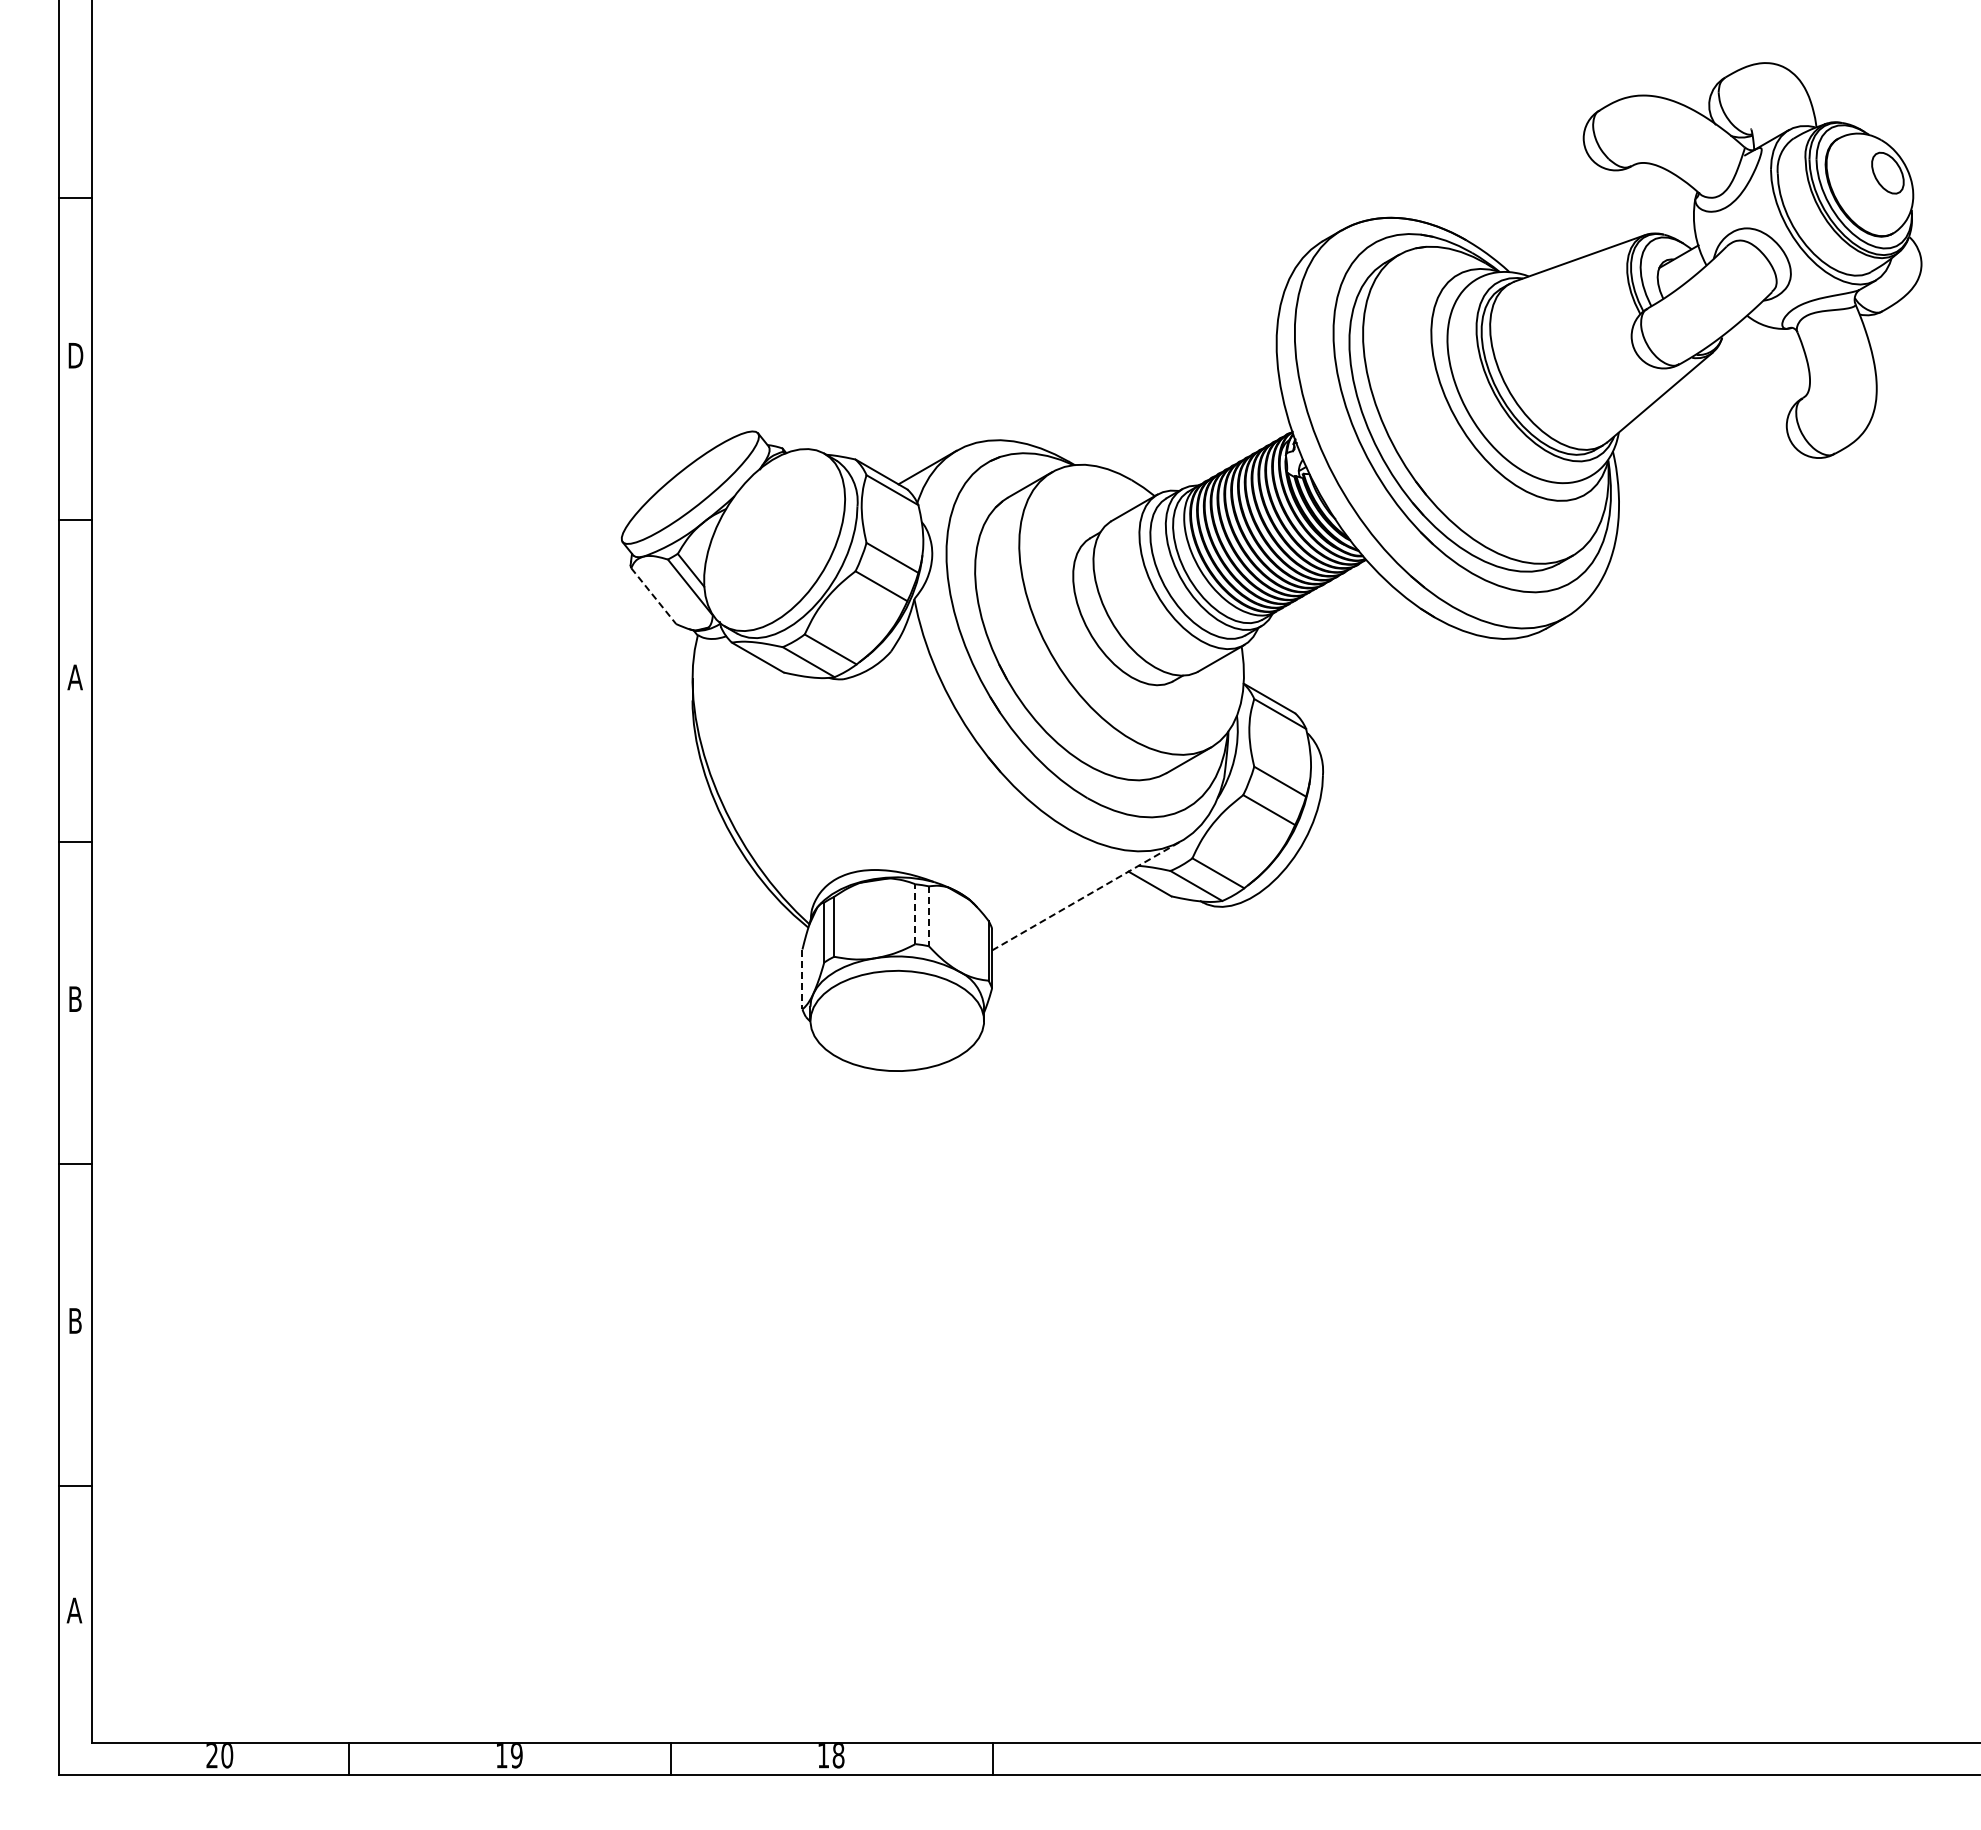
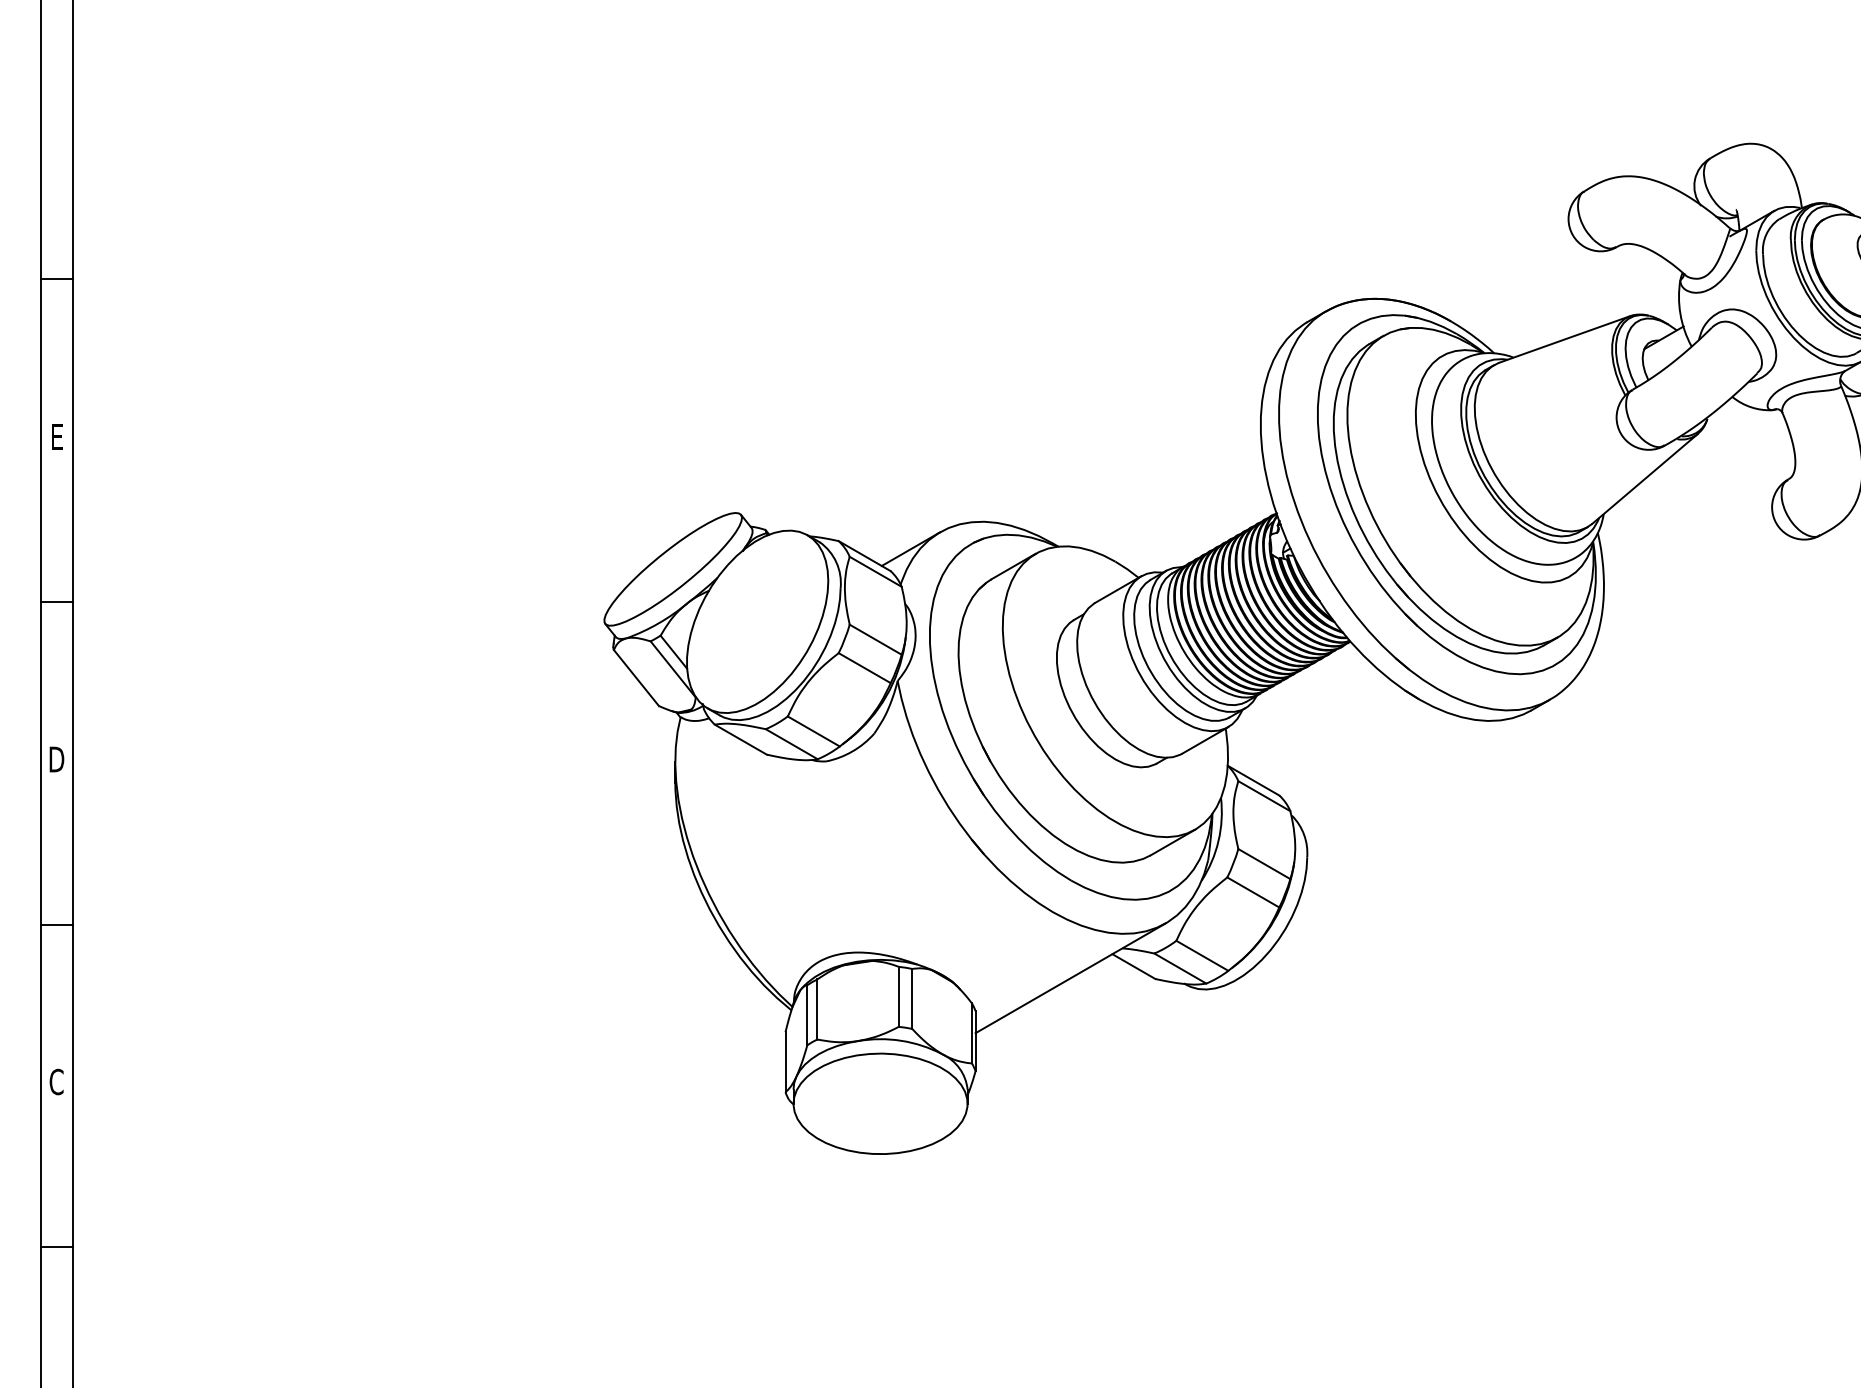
text: (75, 355) -> (56, 436), D -> E
line: (653, 596) -> (636, 678), dashed -> solid
text: (74, 677) -> (55, 759), A -> D
line: (1086, 895) -> (1070, 978), dashed -> solid
line: (915, 914) -> (898, 997), dashed -> solid
line: (928, 916) -> (911, 999), dashed -> solid
line: (802, 979) -> (785, 1062), dashed -> solid
text: (75, 999) -> (56, 1082), B -> C

